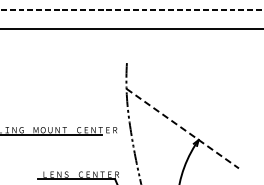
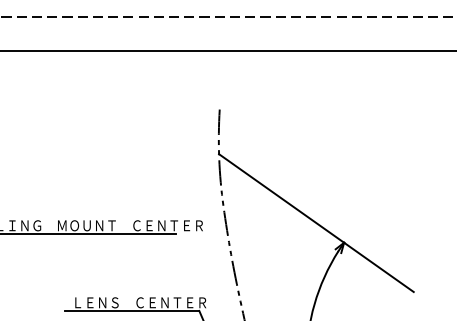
line: (182, 128) -> (315, 222), dashed -> solid

